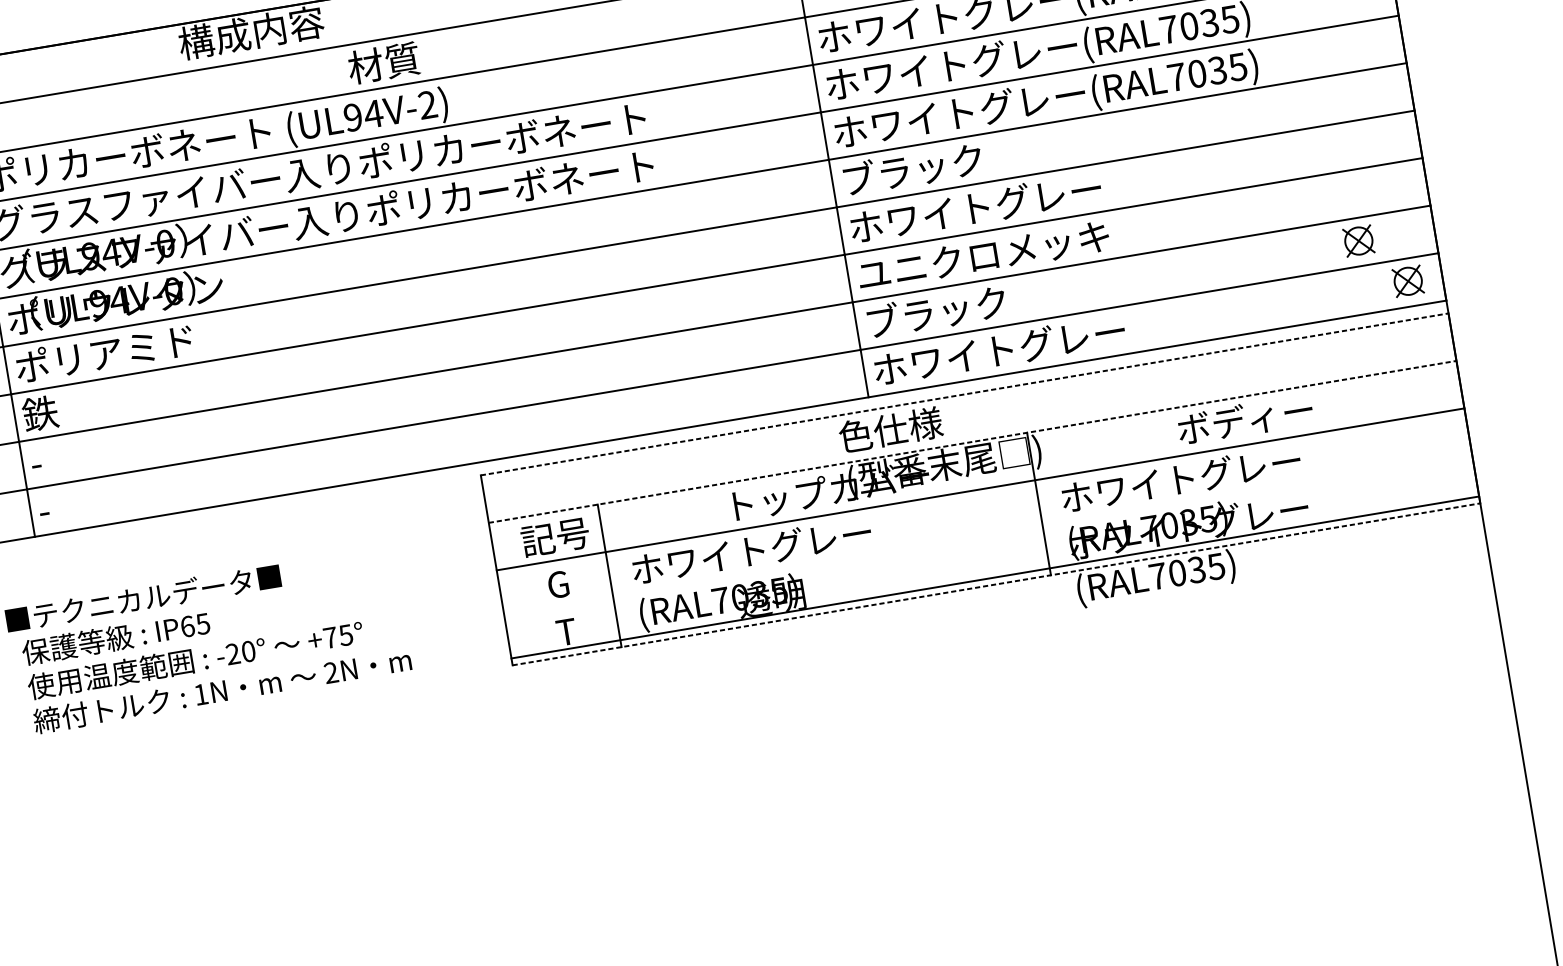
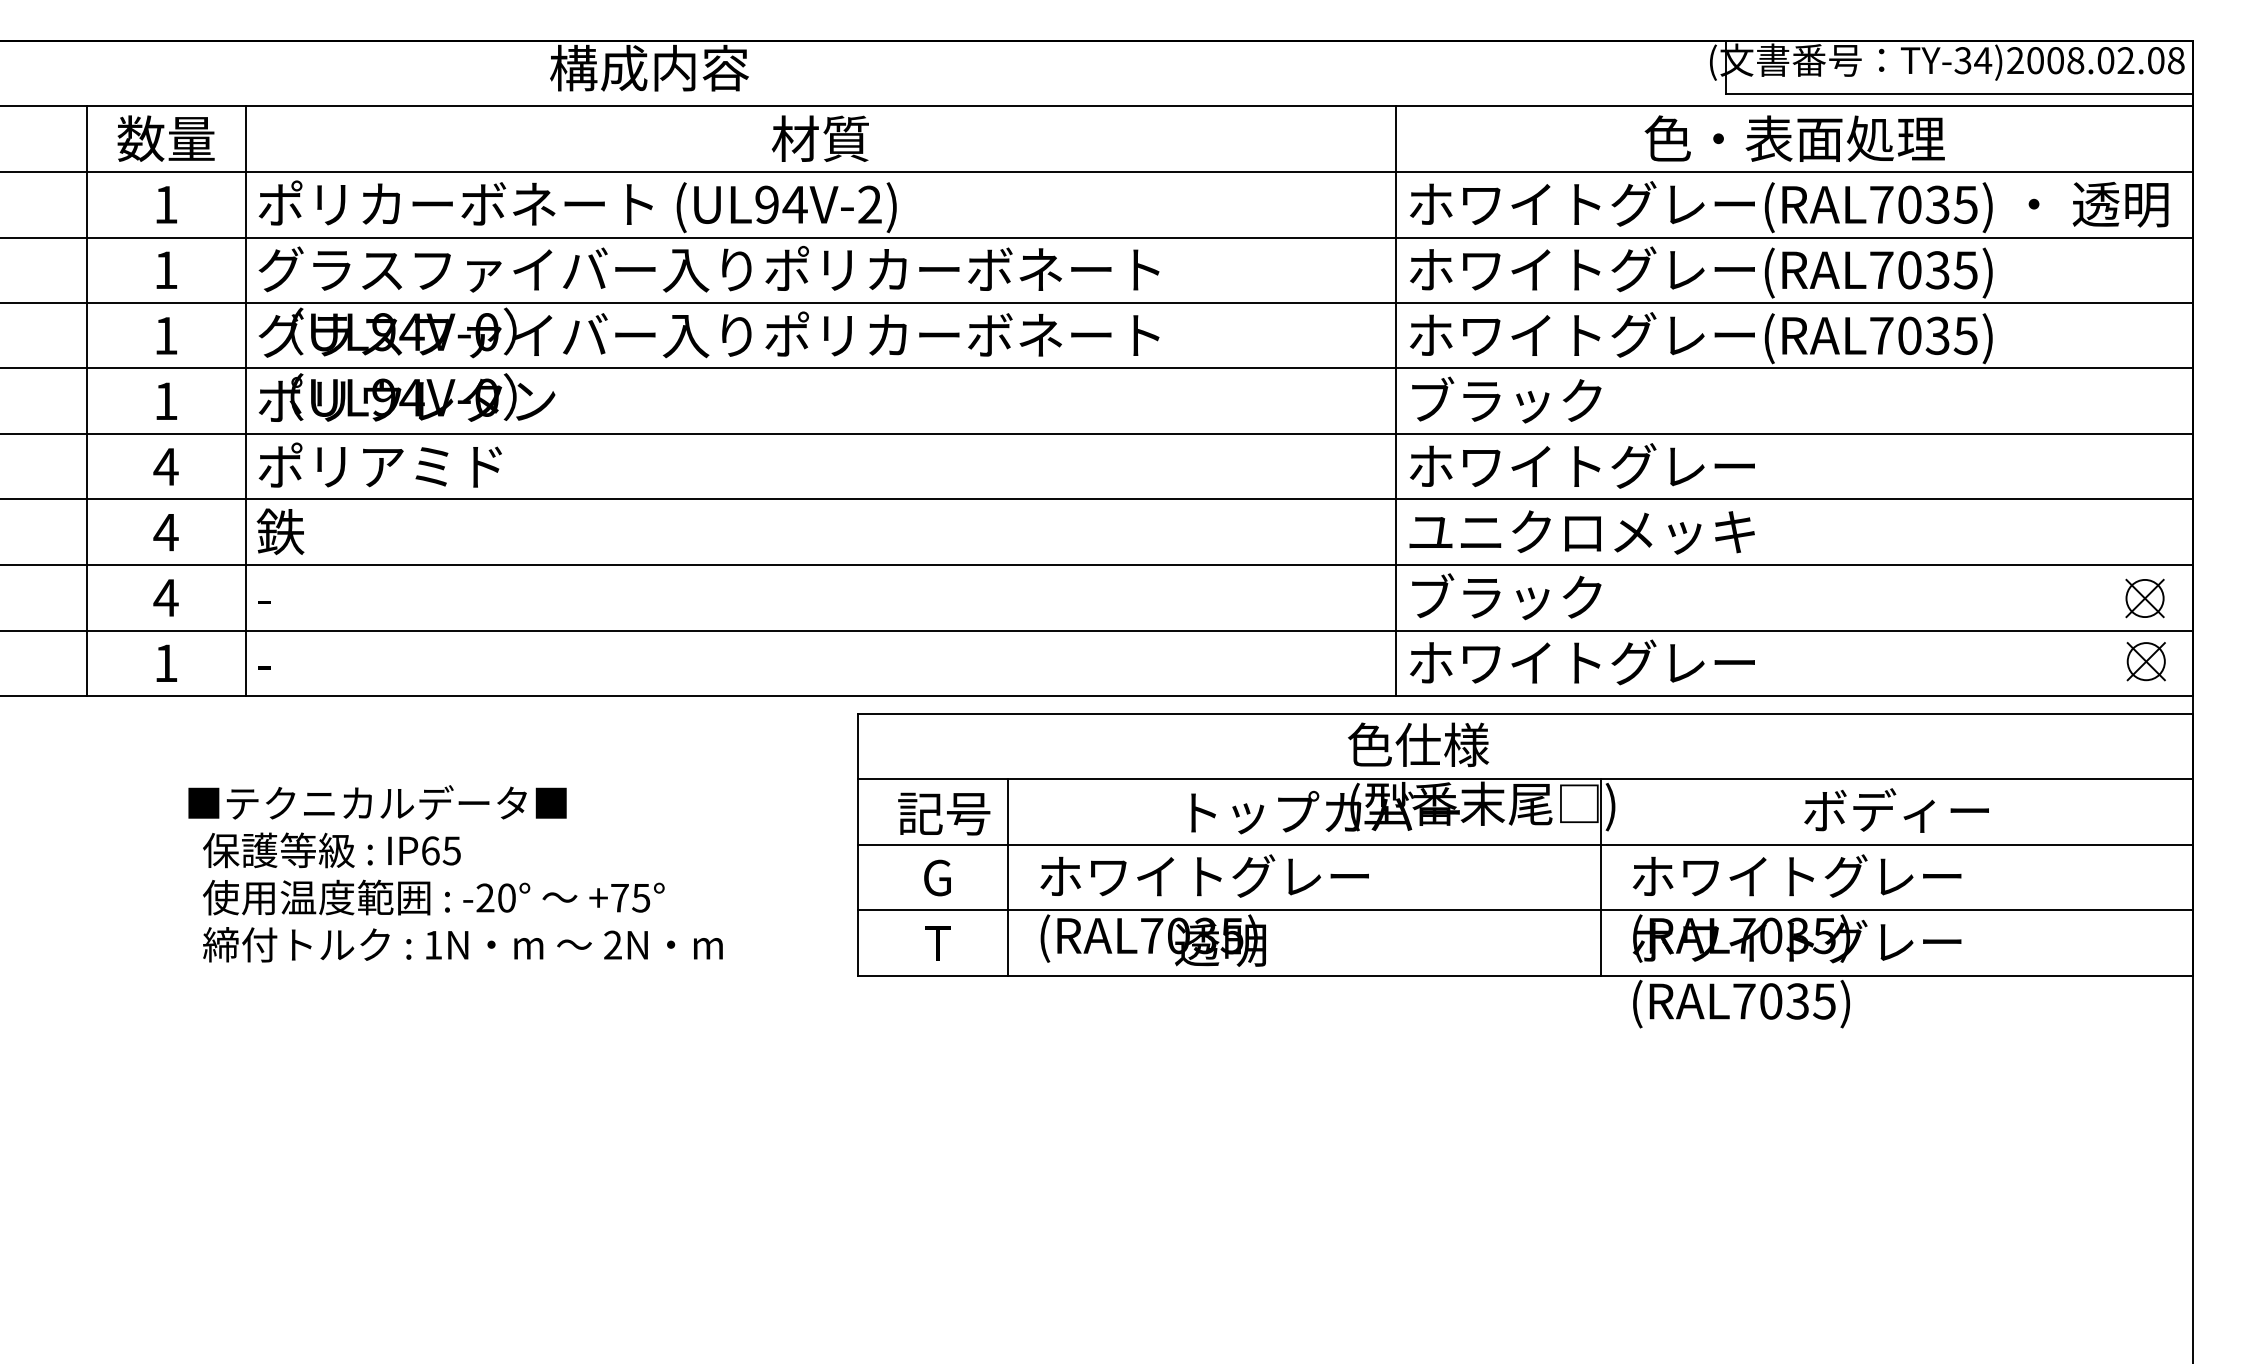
part: (1358, 241) -> (2144, 598), moved
line: (964, 394) -> (1525, 713), dashed -> solid
line: (972, 442) -> (1525, 779), dashed -> solid
line: (995, 577) -> (1525, 910), moved
line: (996, 584) -> (1525, 975), dashed -> solid

